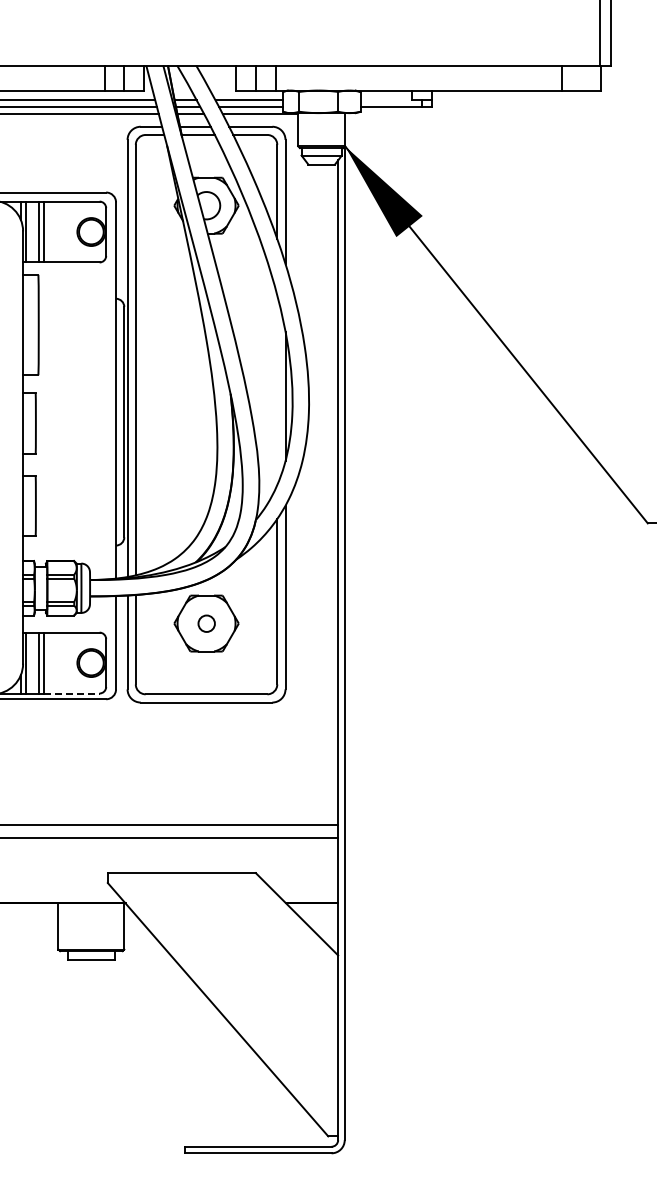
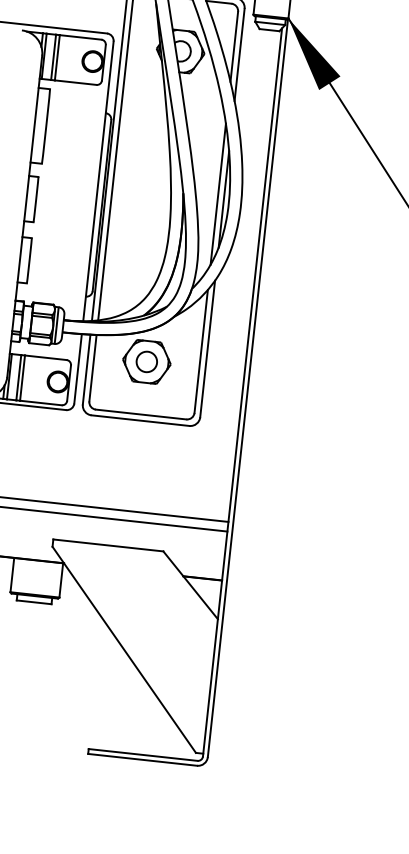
line: (277, 390) -> (218, 194), added
circle: (206, 623) -> (146, 361), size x1.67
line: (72, 693) -> (41, 403), dashed -> solid

